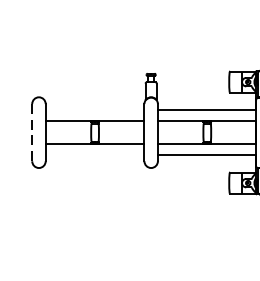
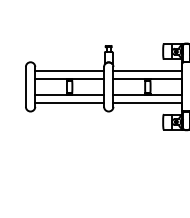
line: (94, 110) -> (69, 71), added
line: (31, 132) -> (25, 86), dashed -> solid
line: (94, 155) -> (69, 102), added

